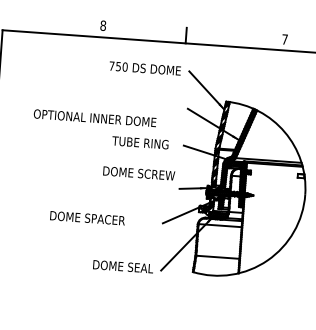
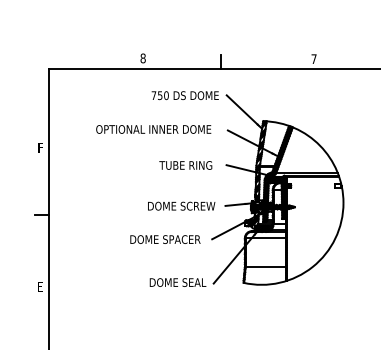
text: (94, 118) -> (153, 129), moved
text: (139, 172) -> (181, 205), moved
text: (87, 218) -> (165, 239), moved

